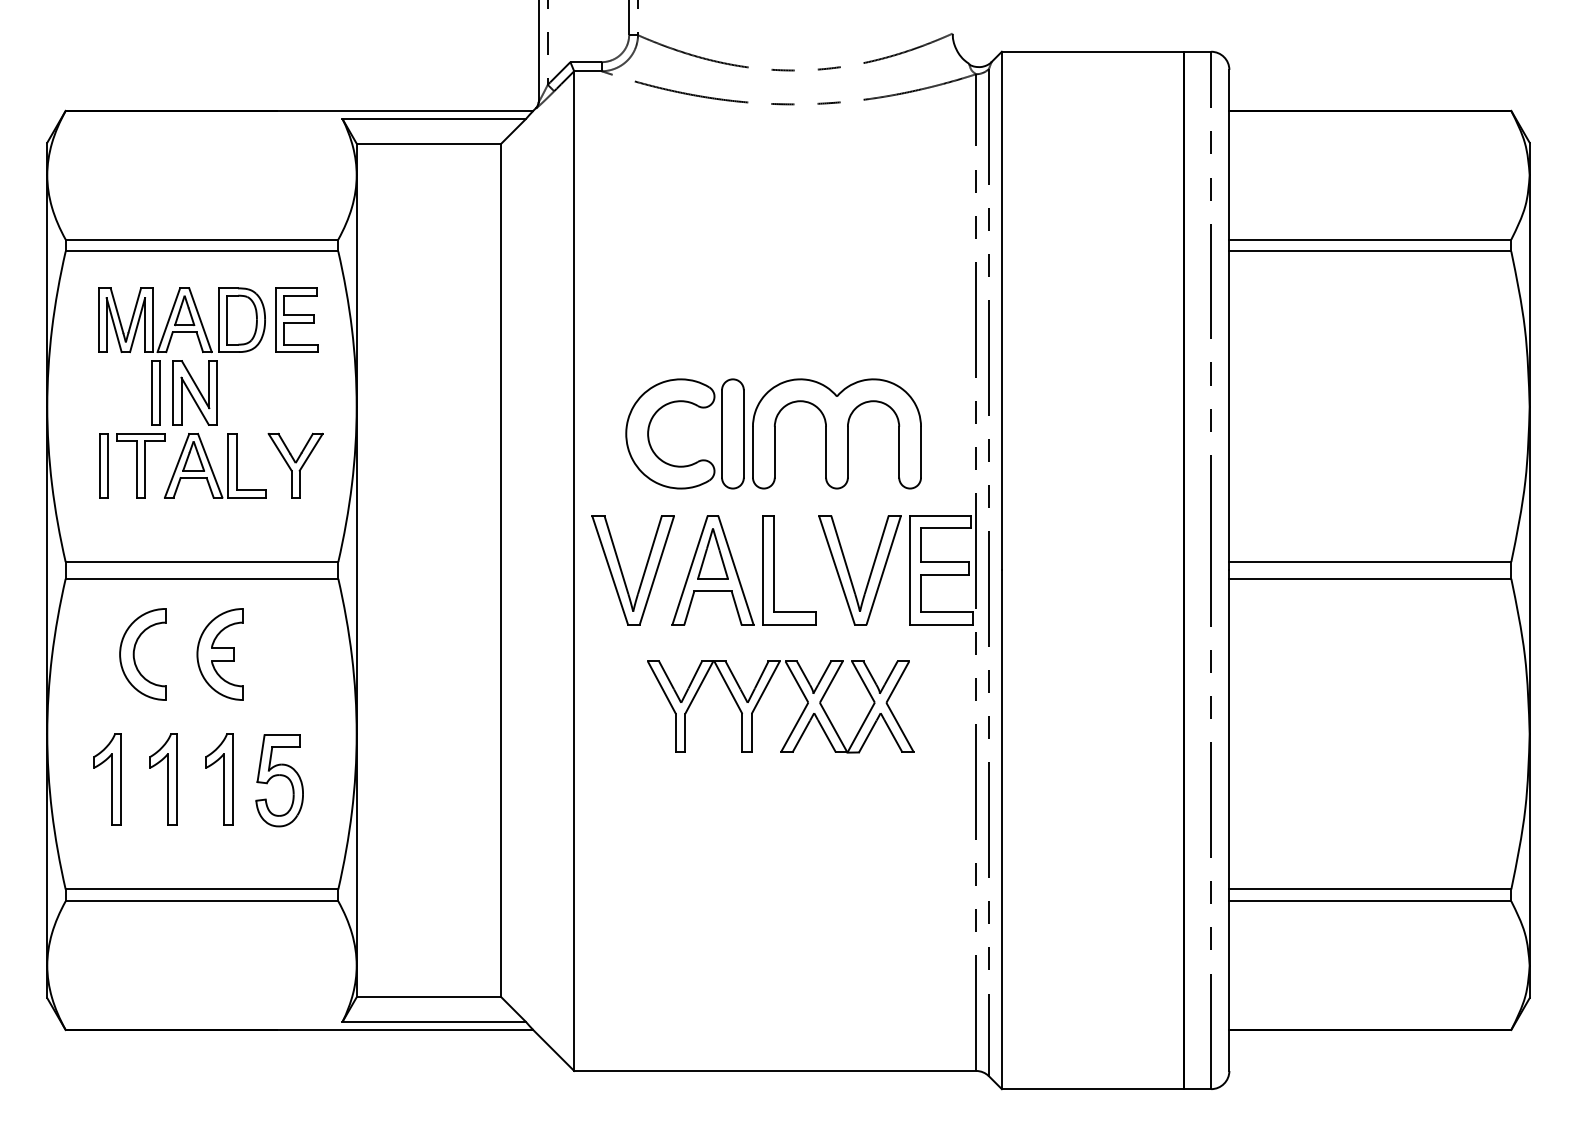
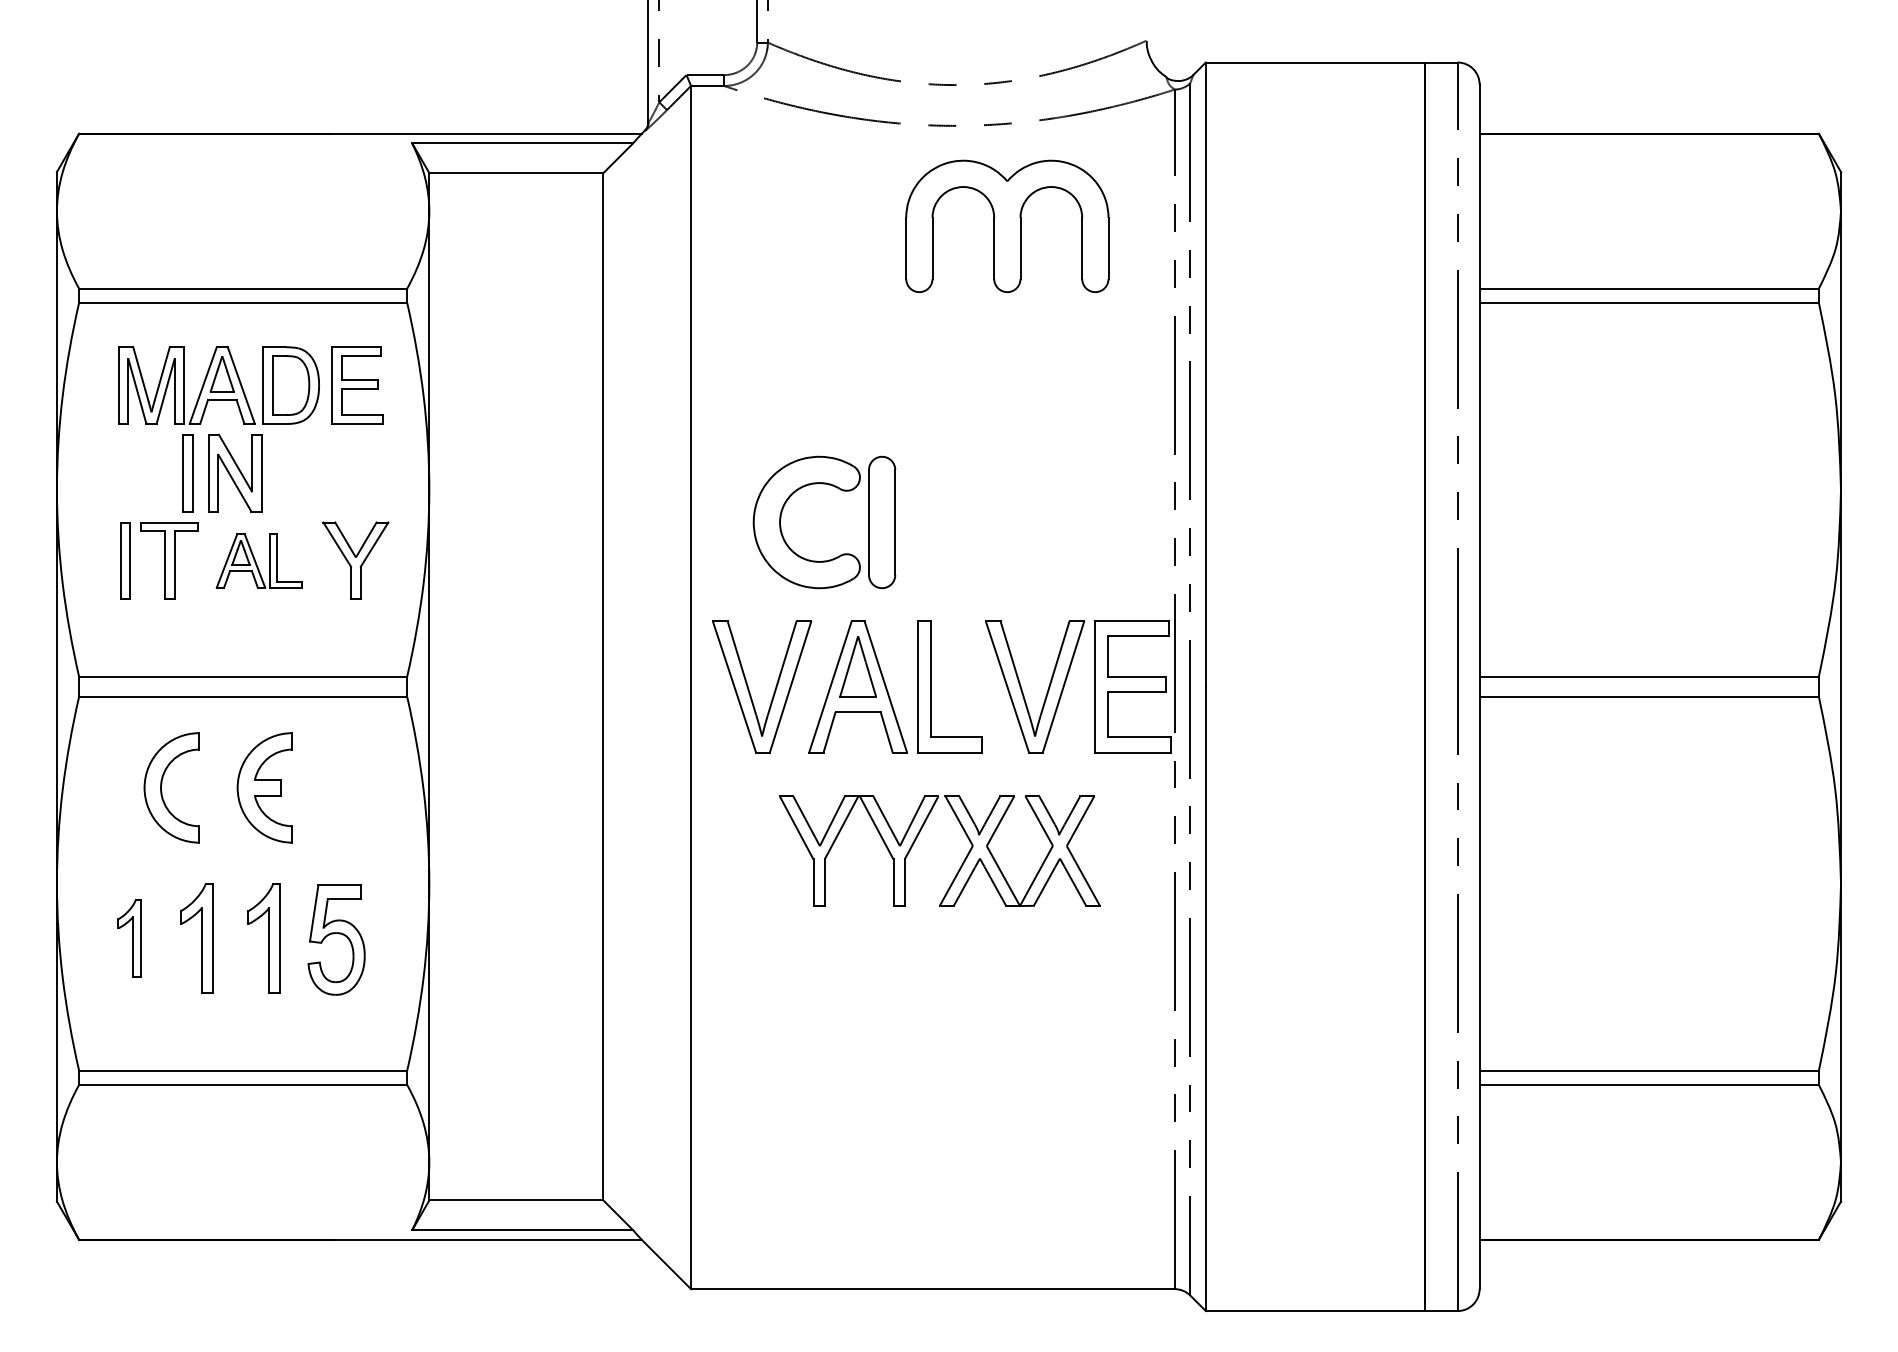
part: (836, 433) -> (1006, 225), moved
part: (215, 465) -> (259, 560), size x0.7
part: (107, 779) -> (129, 938), size x0.7

